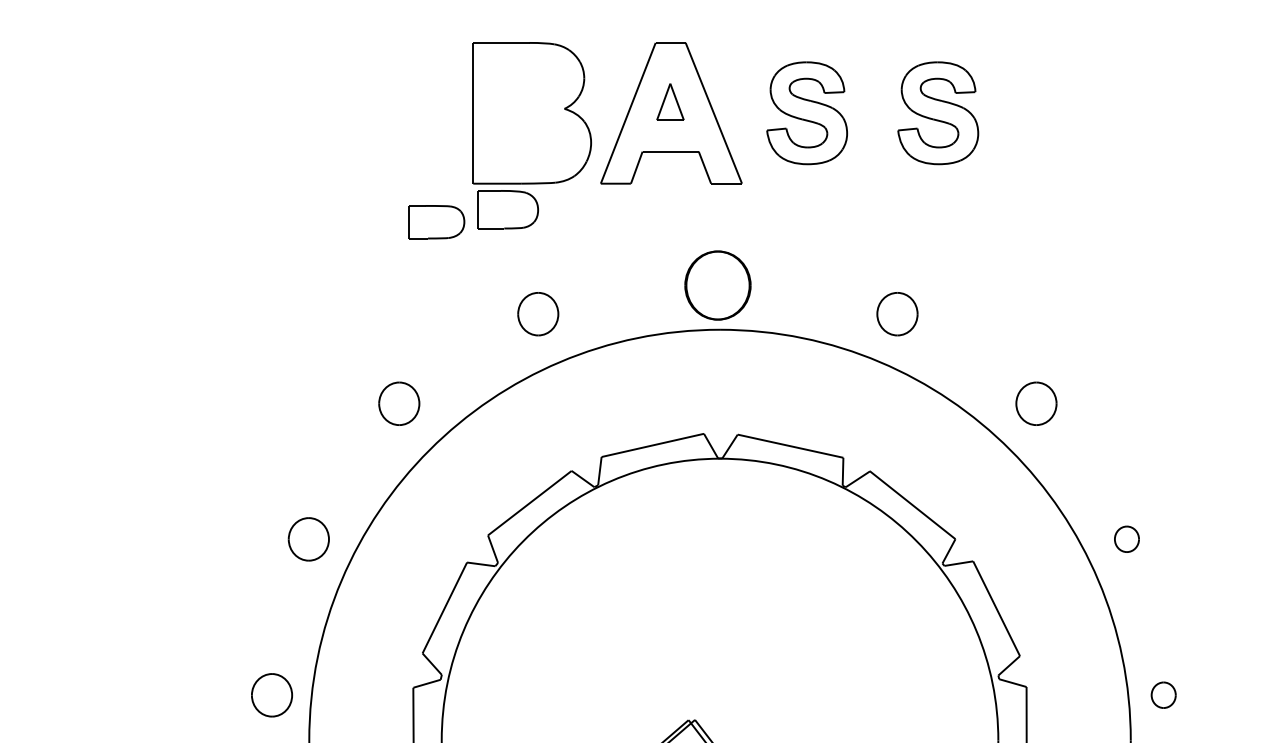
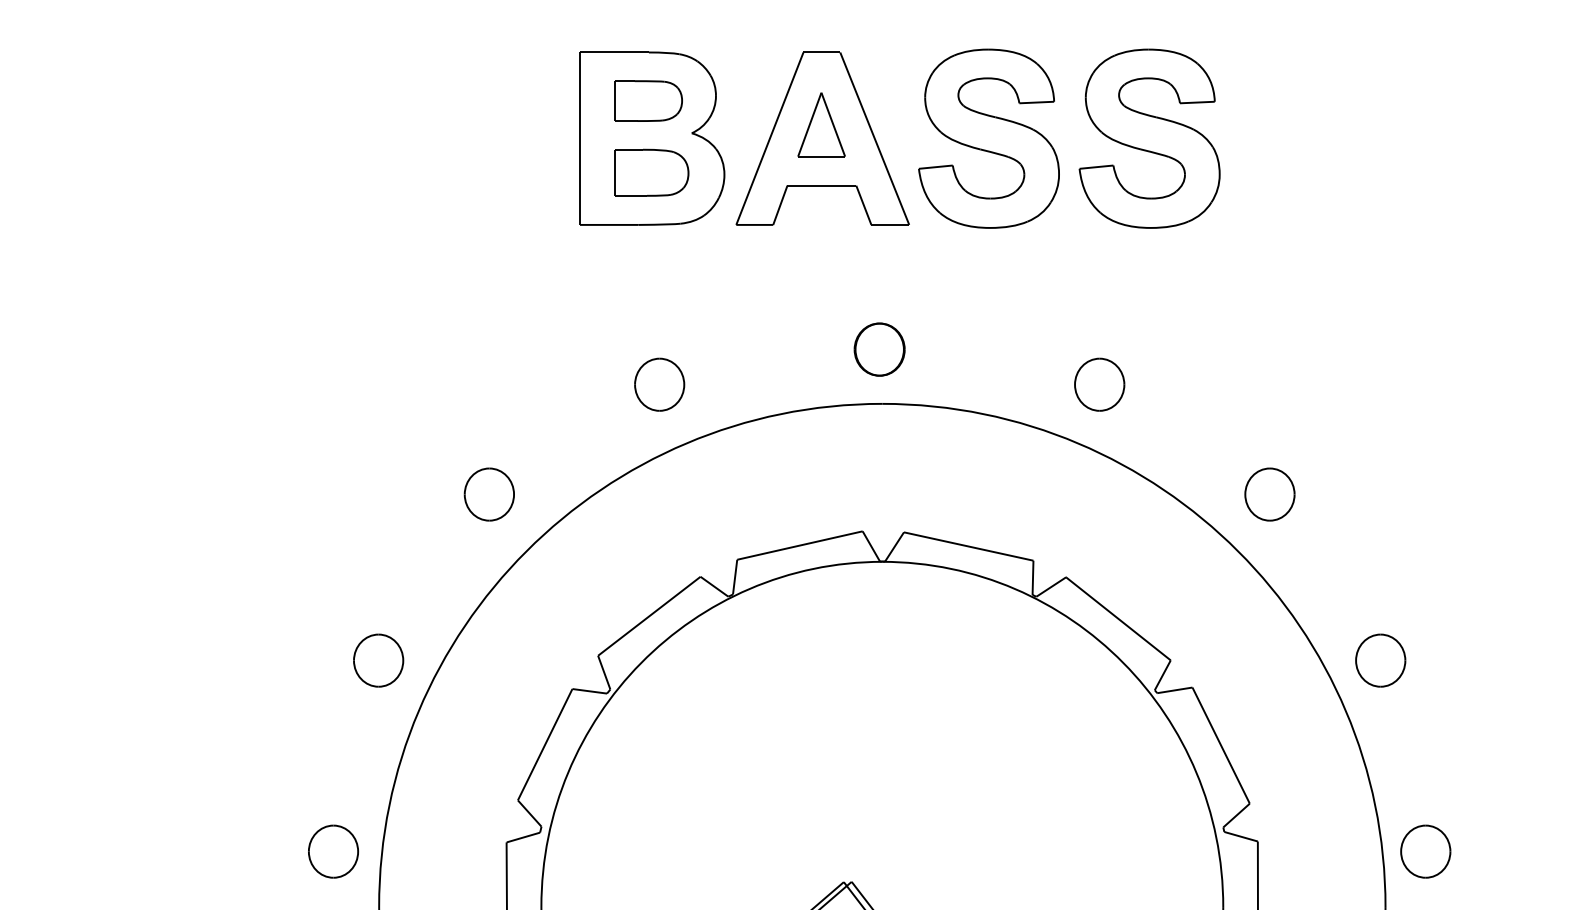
part: (670, 101) -> (821, 124), size x1.43
part: (806, 113) -> (988, 138), size x1.43
part: (938, 113) -> (1149, 138), size x1.43
part: (507, 209) -> (651, 172), moved
part: (436, 221) -> (648, 100), moved
part: (717, 285) -> (879, 349), size x0.62
part: (1126, 539) -> (1380, 660), size x1.67
part: (1163, 695) -> (1425, 851), size x1.67

